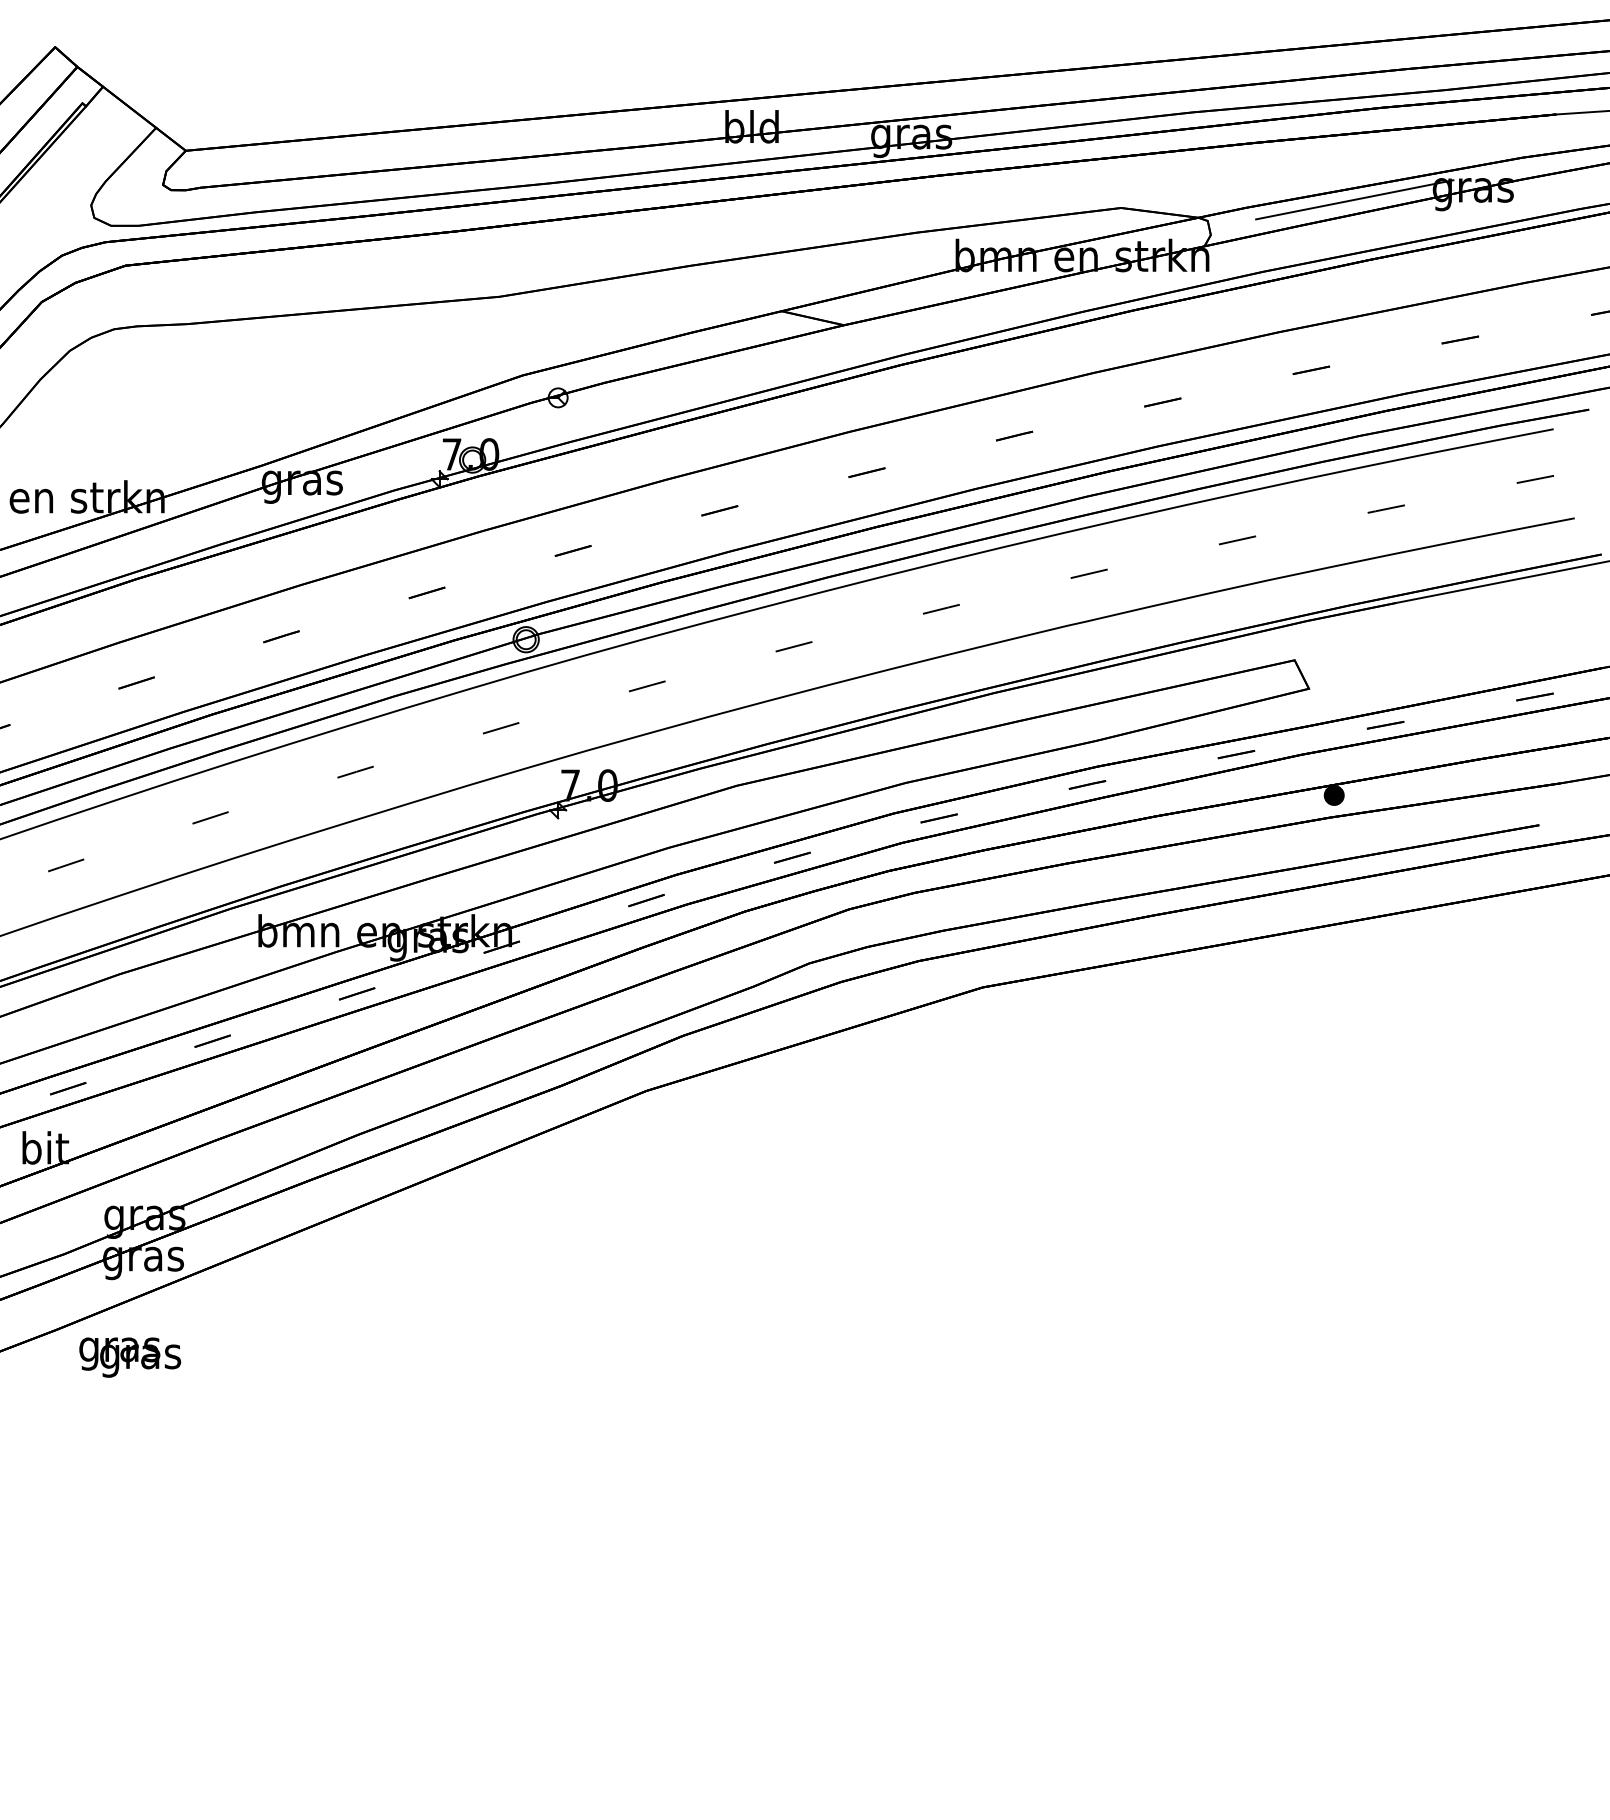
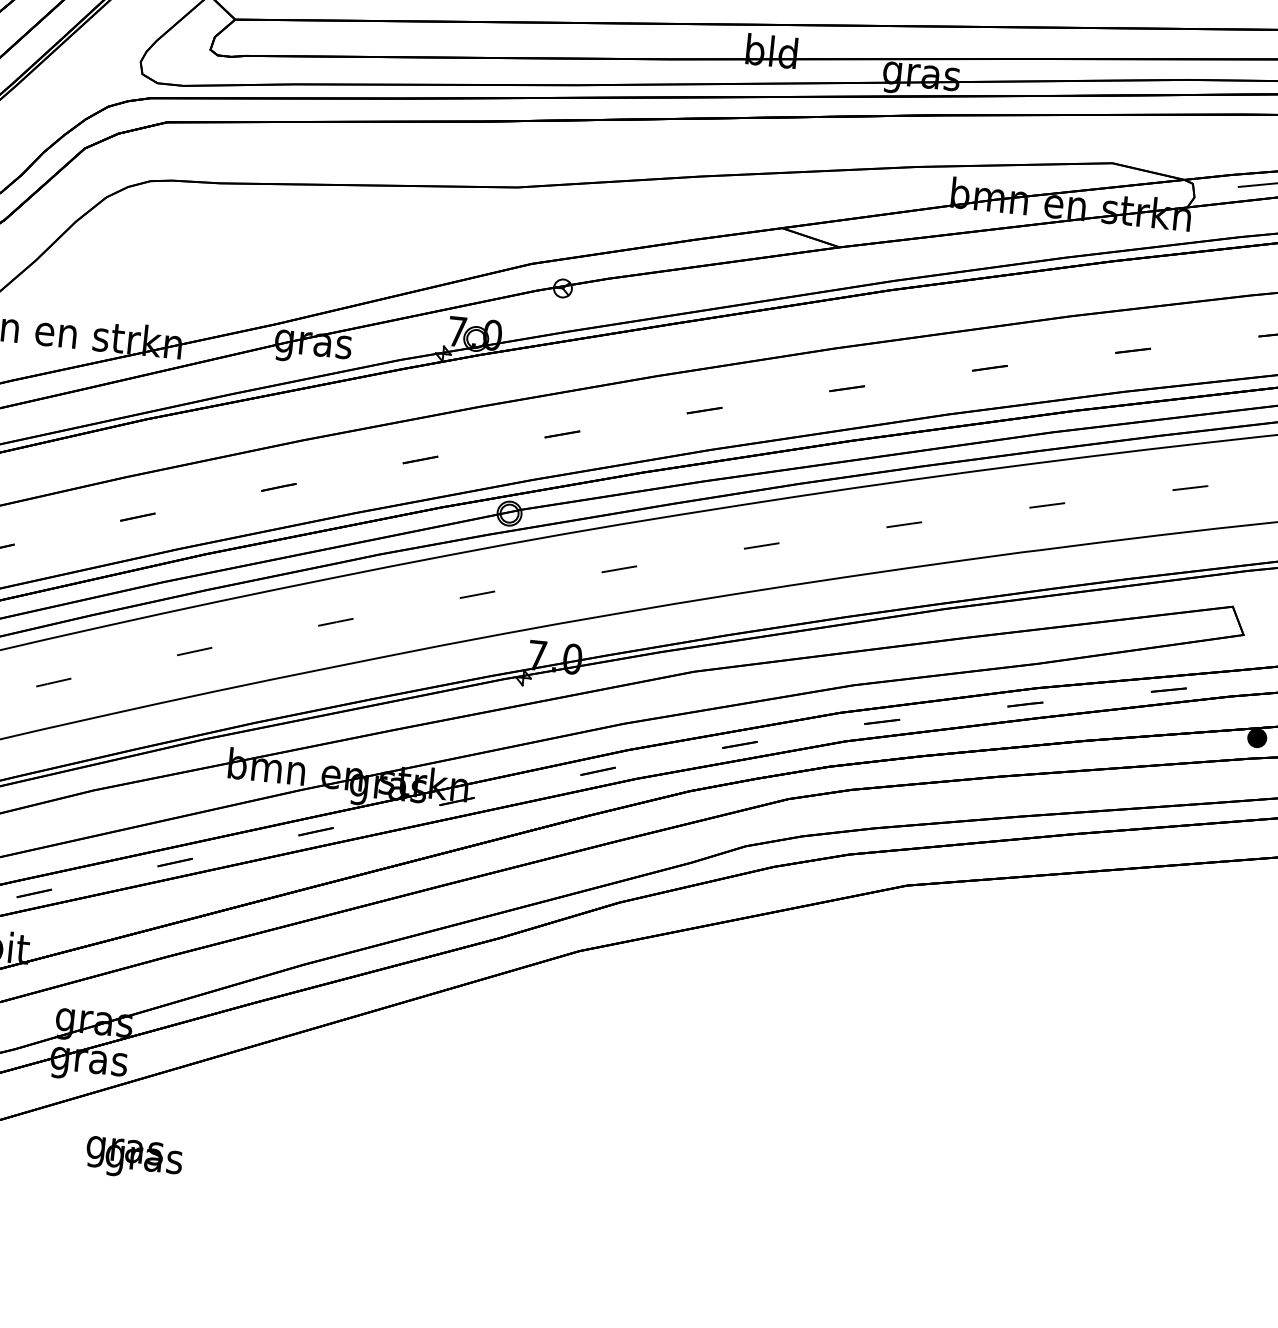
text: (130, 1357) -> (134, 1158), moved

